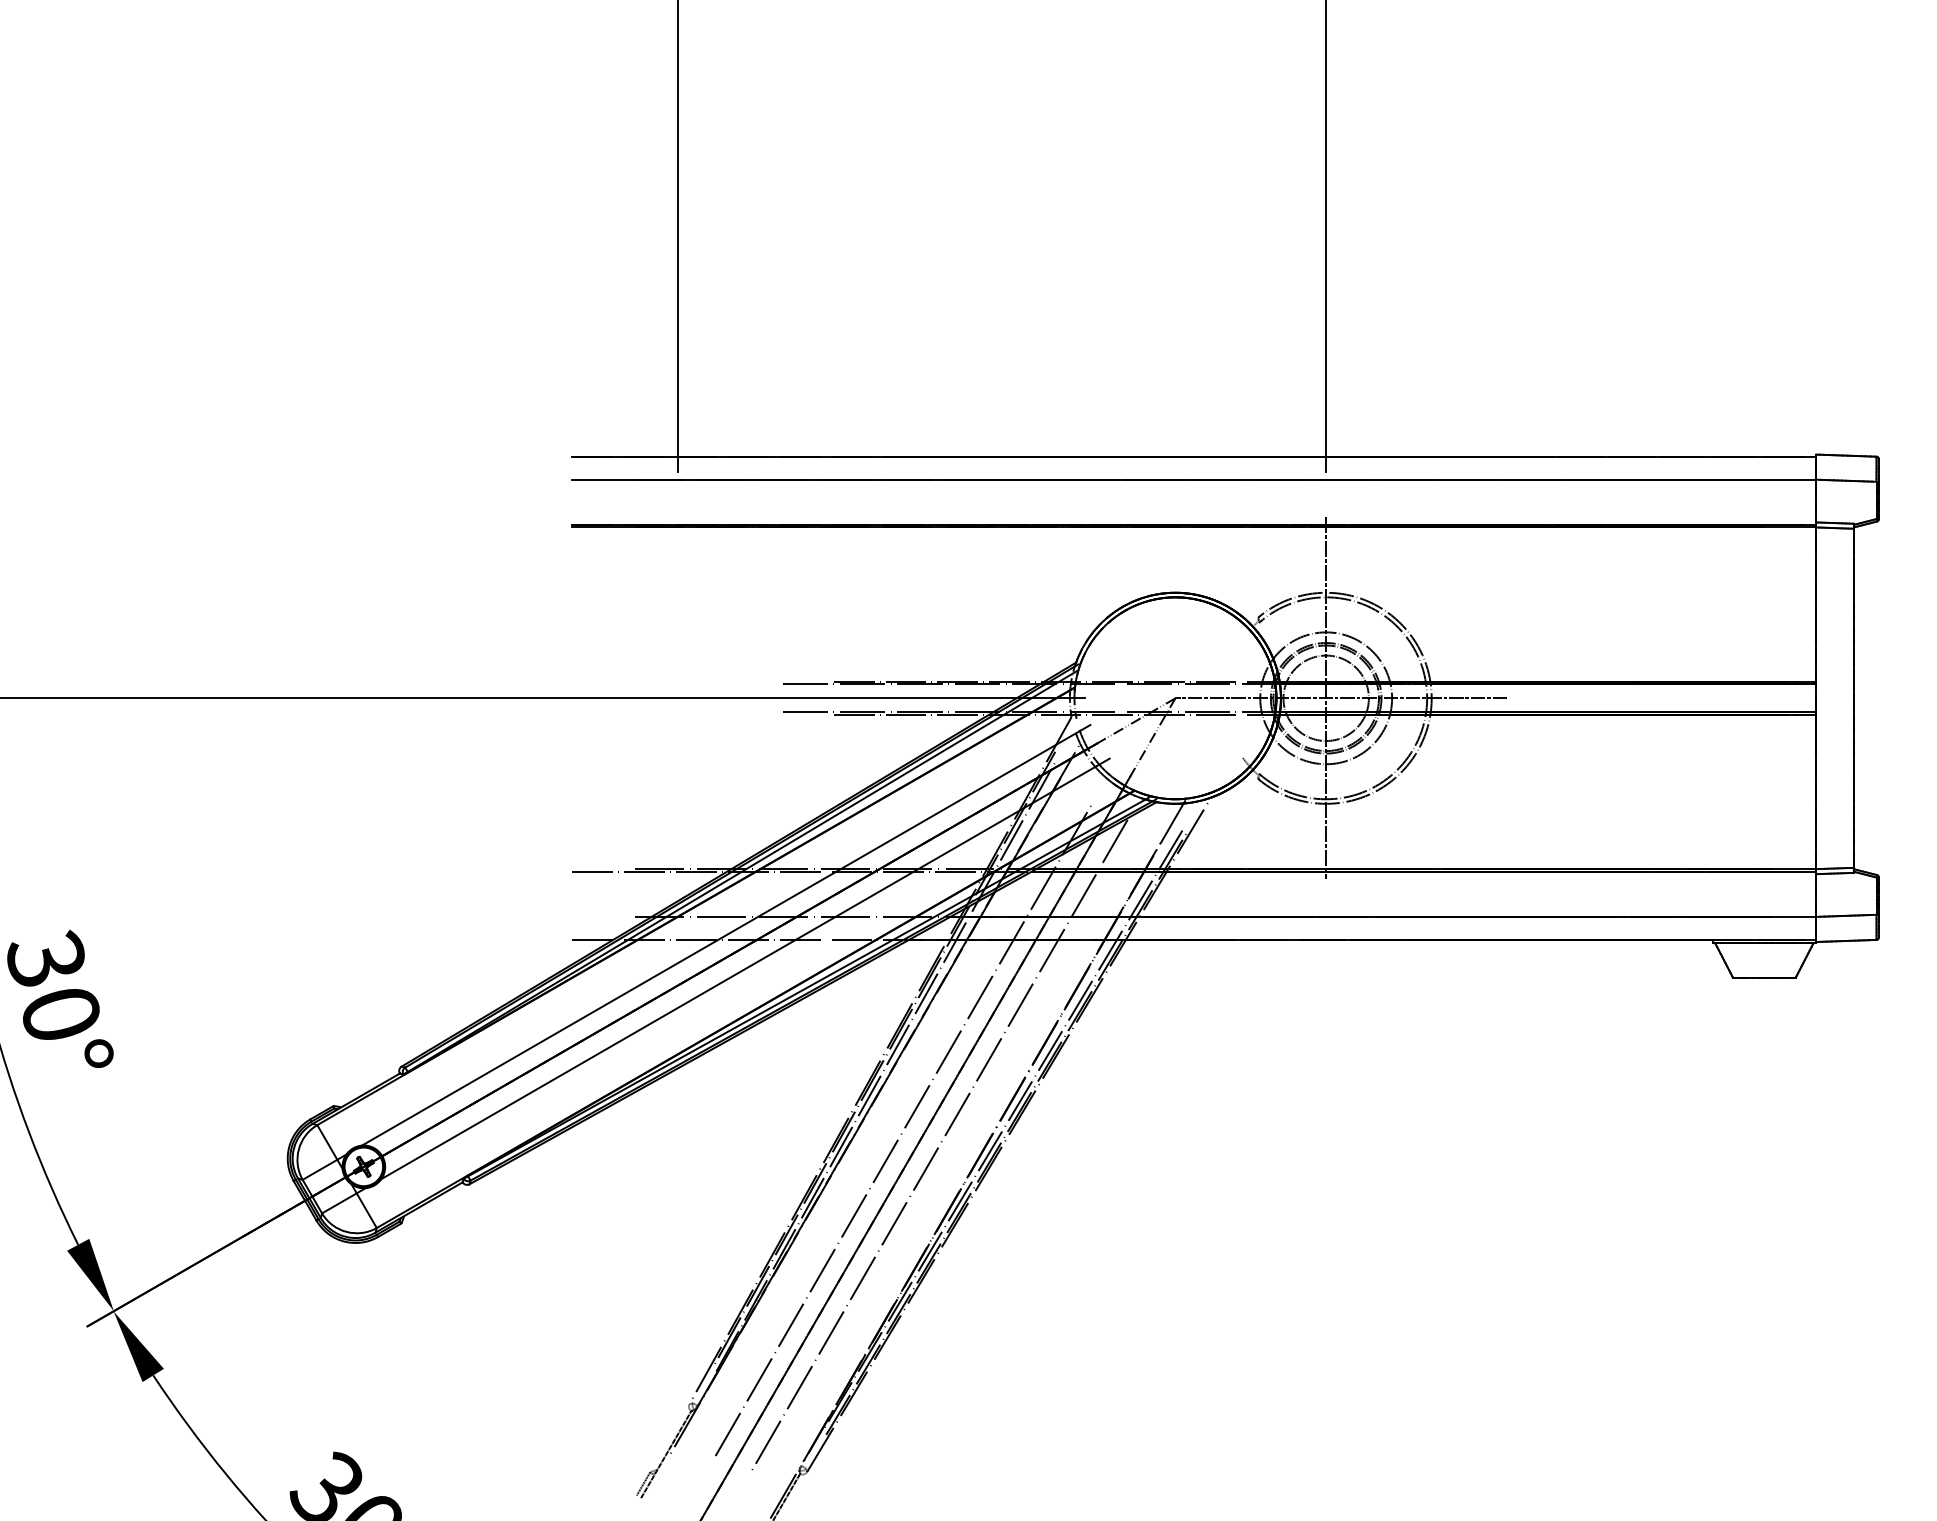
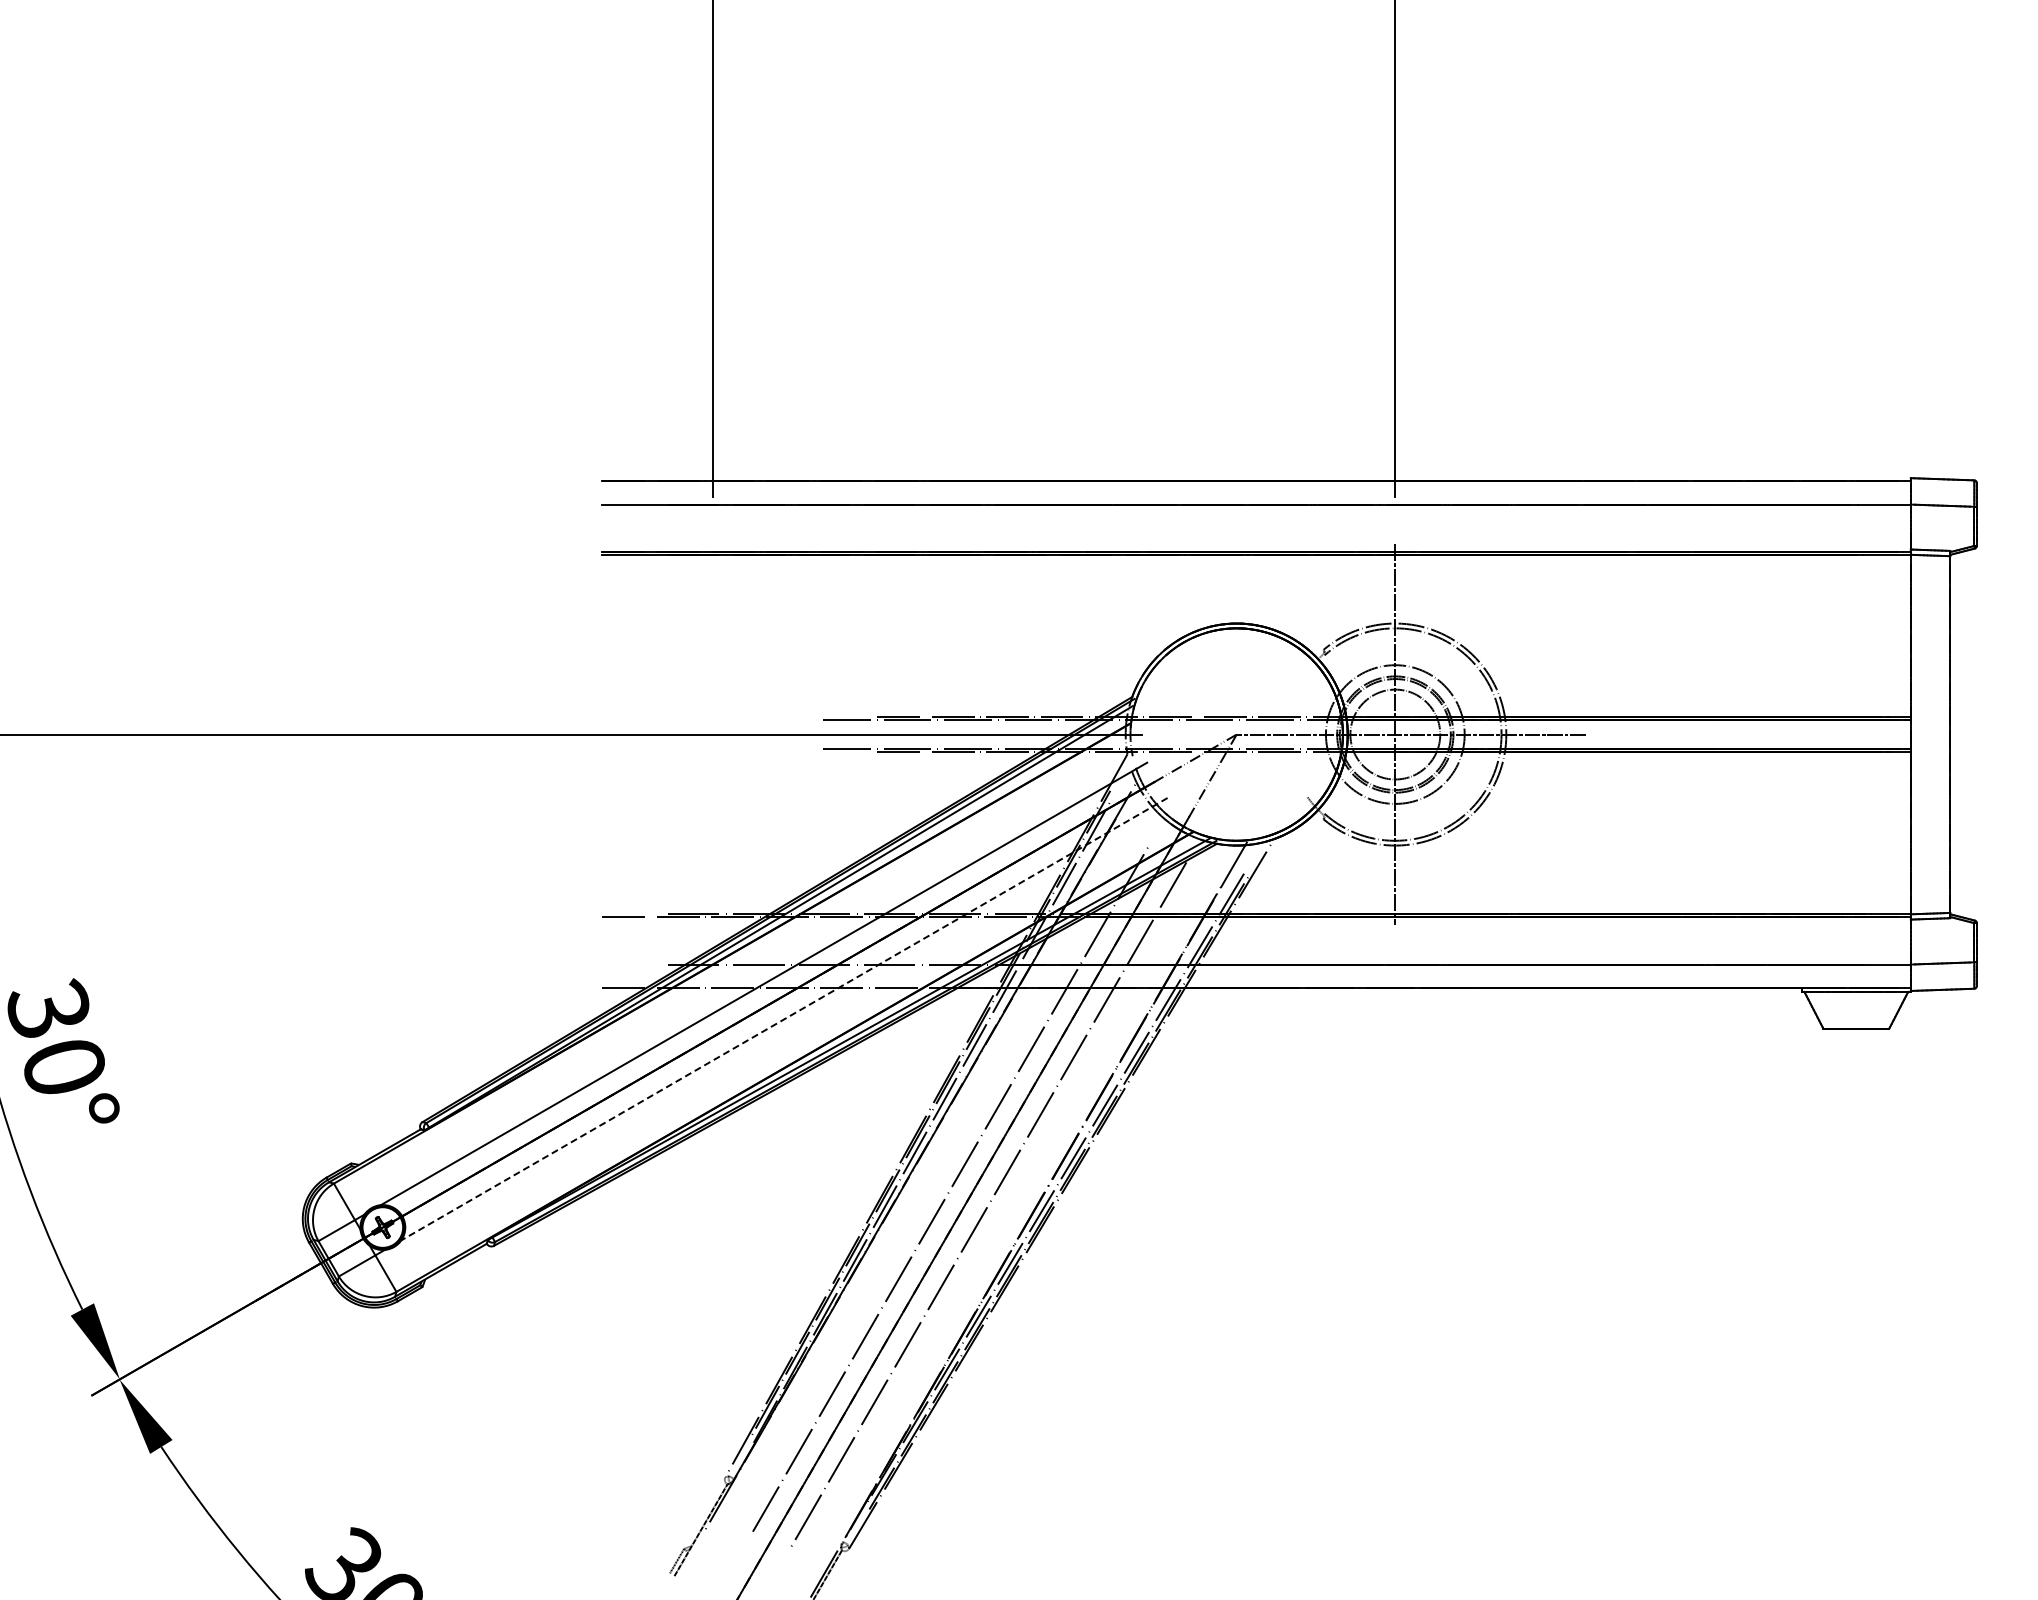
line: (744, 969) -> (783, 1019), solid -> dashed

